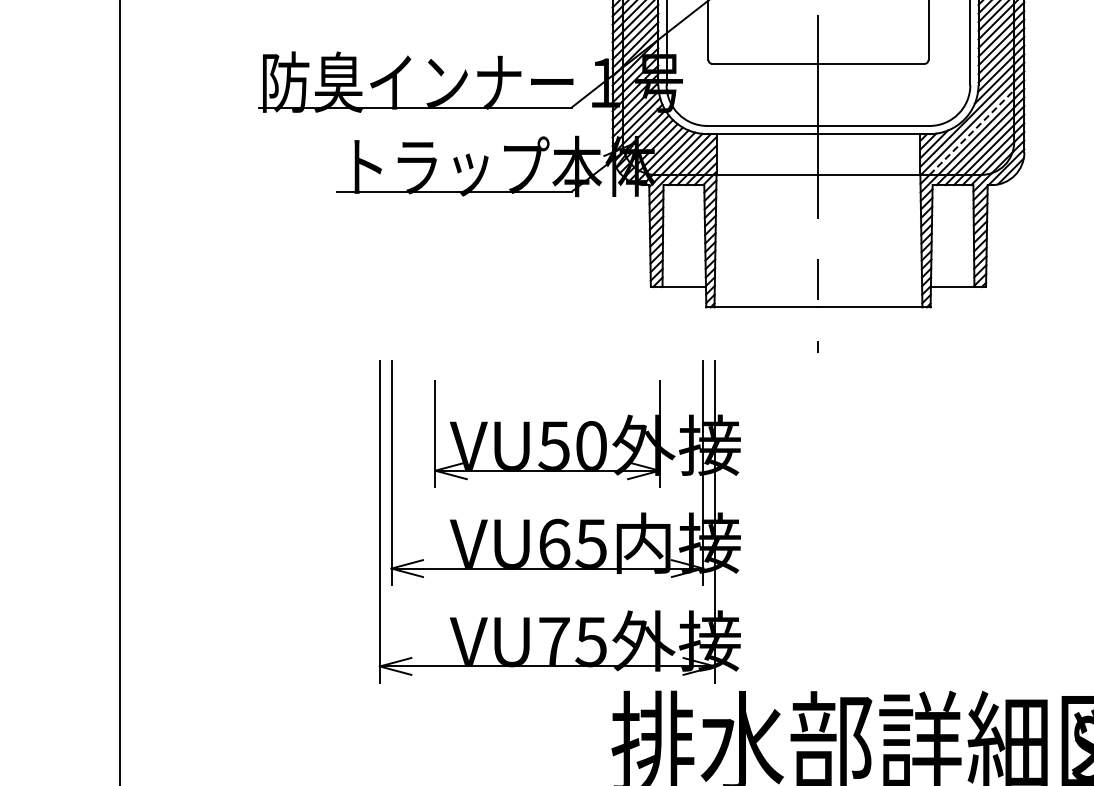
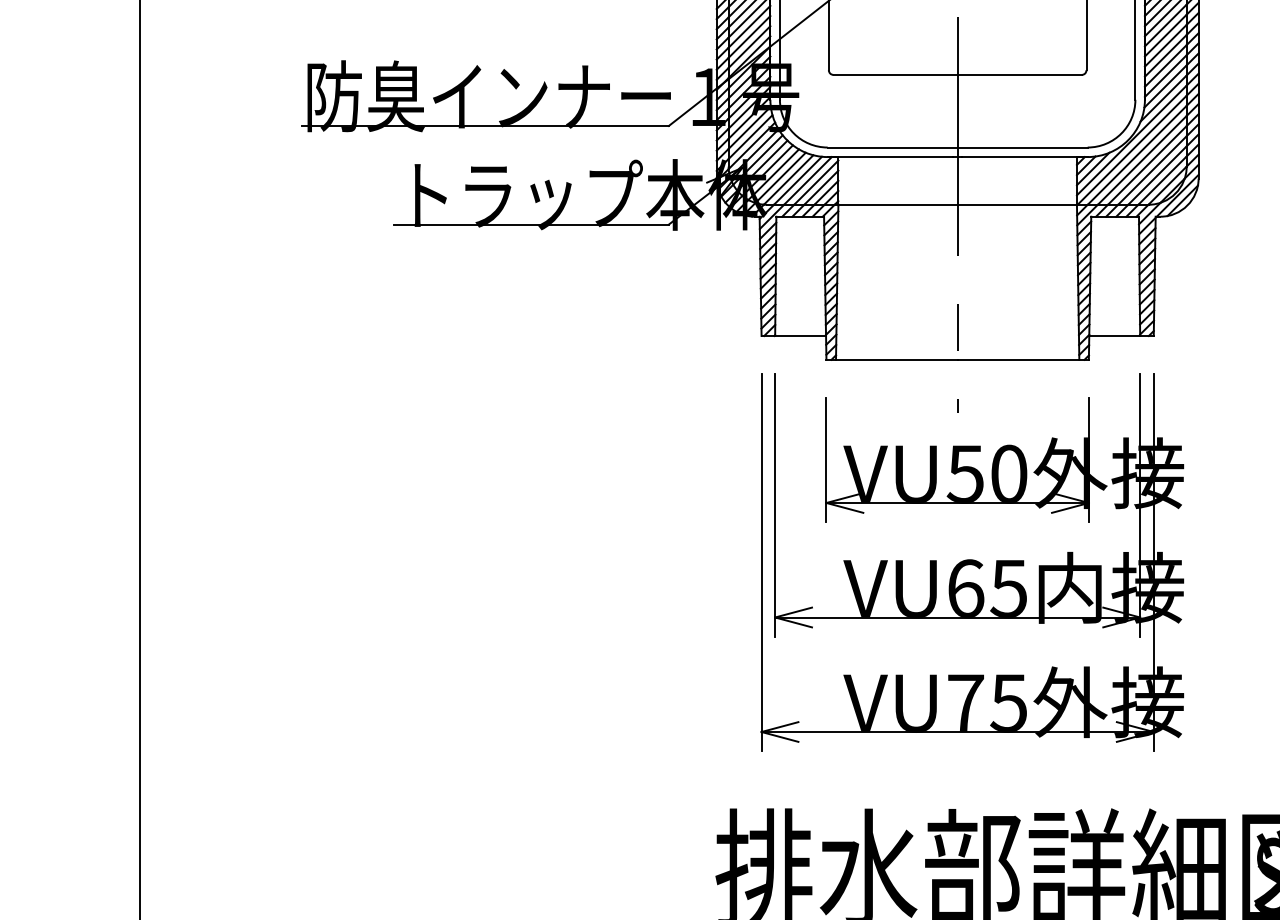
line: (971, 132) -> (1136, 155), dashed -> solid
part: (559, 521) -> (971, 562), moved

